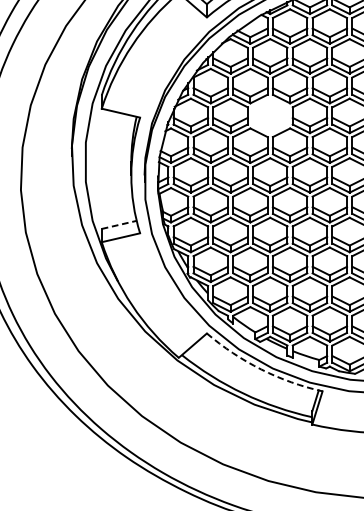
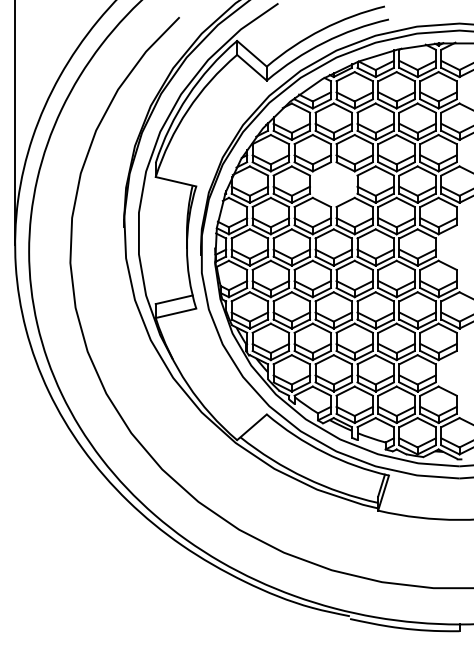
line: (119, 224) -> (174, 299), dashed -> solid
arc: (261, 369) -> (324, 452), dashed -> solid

